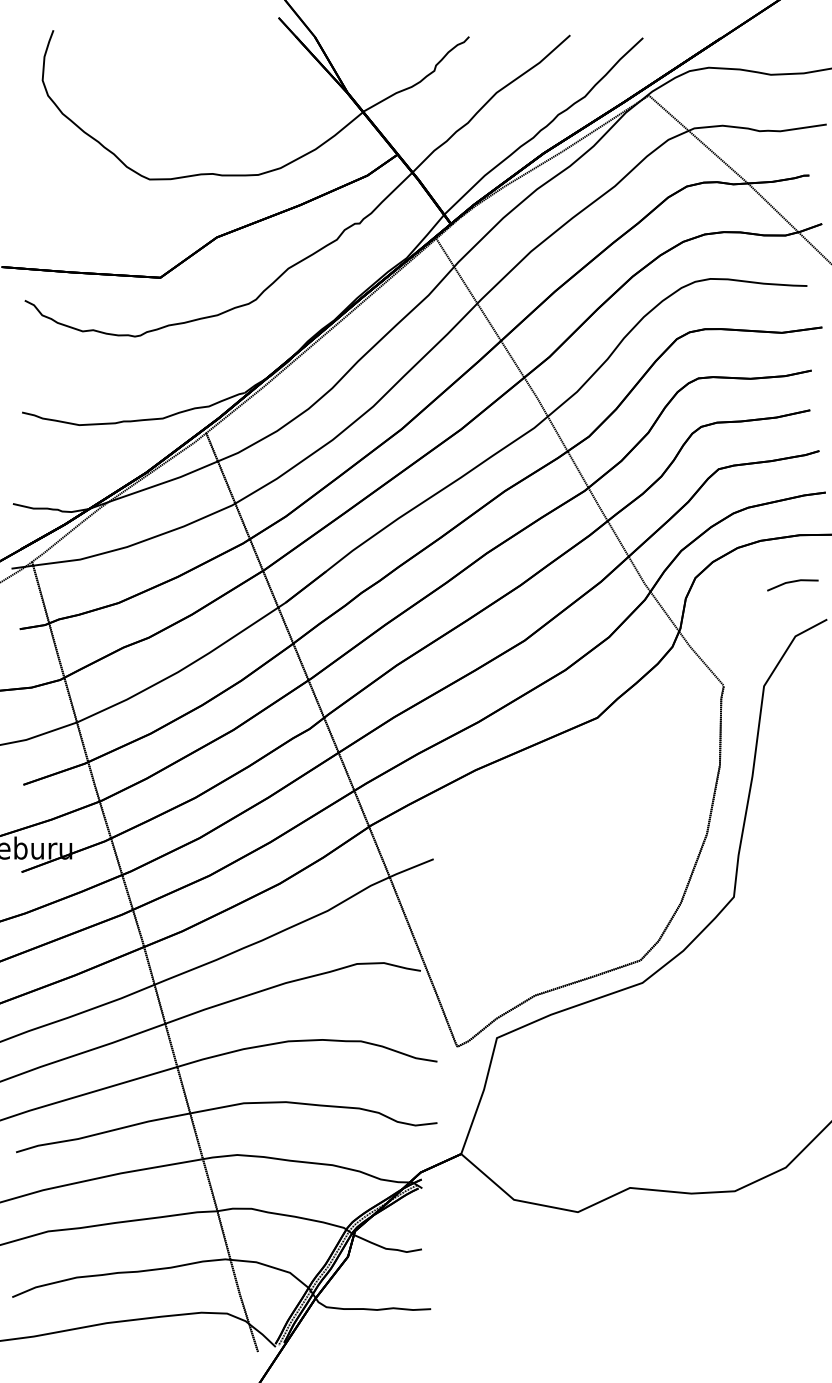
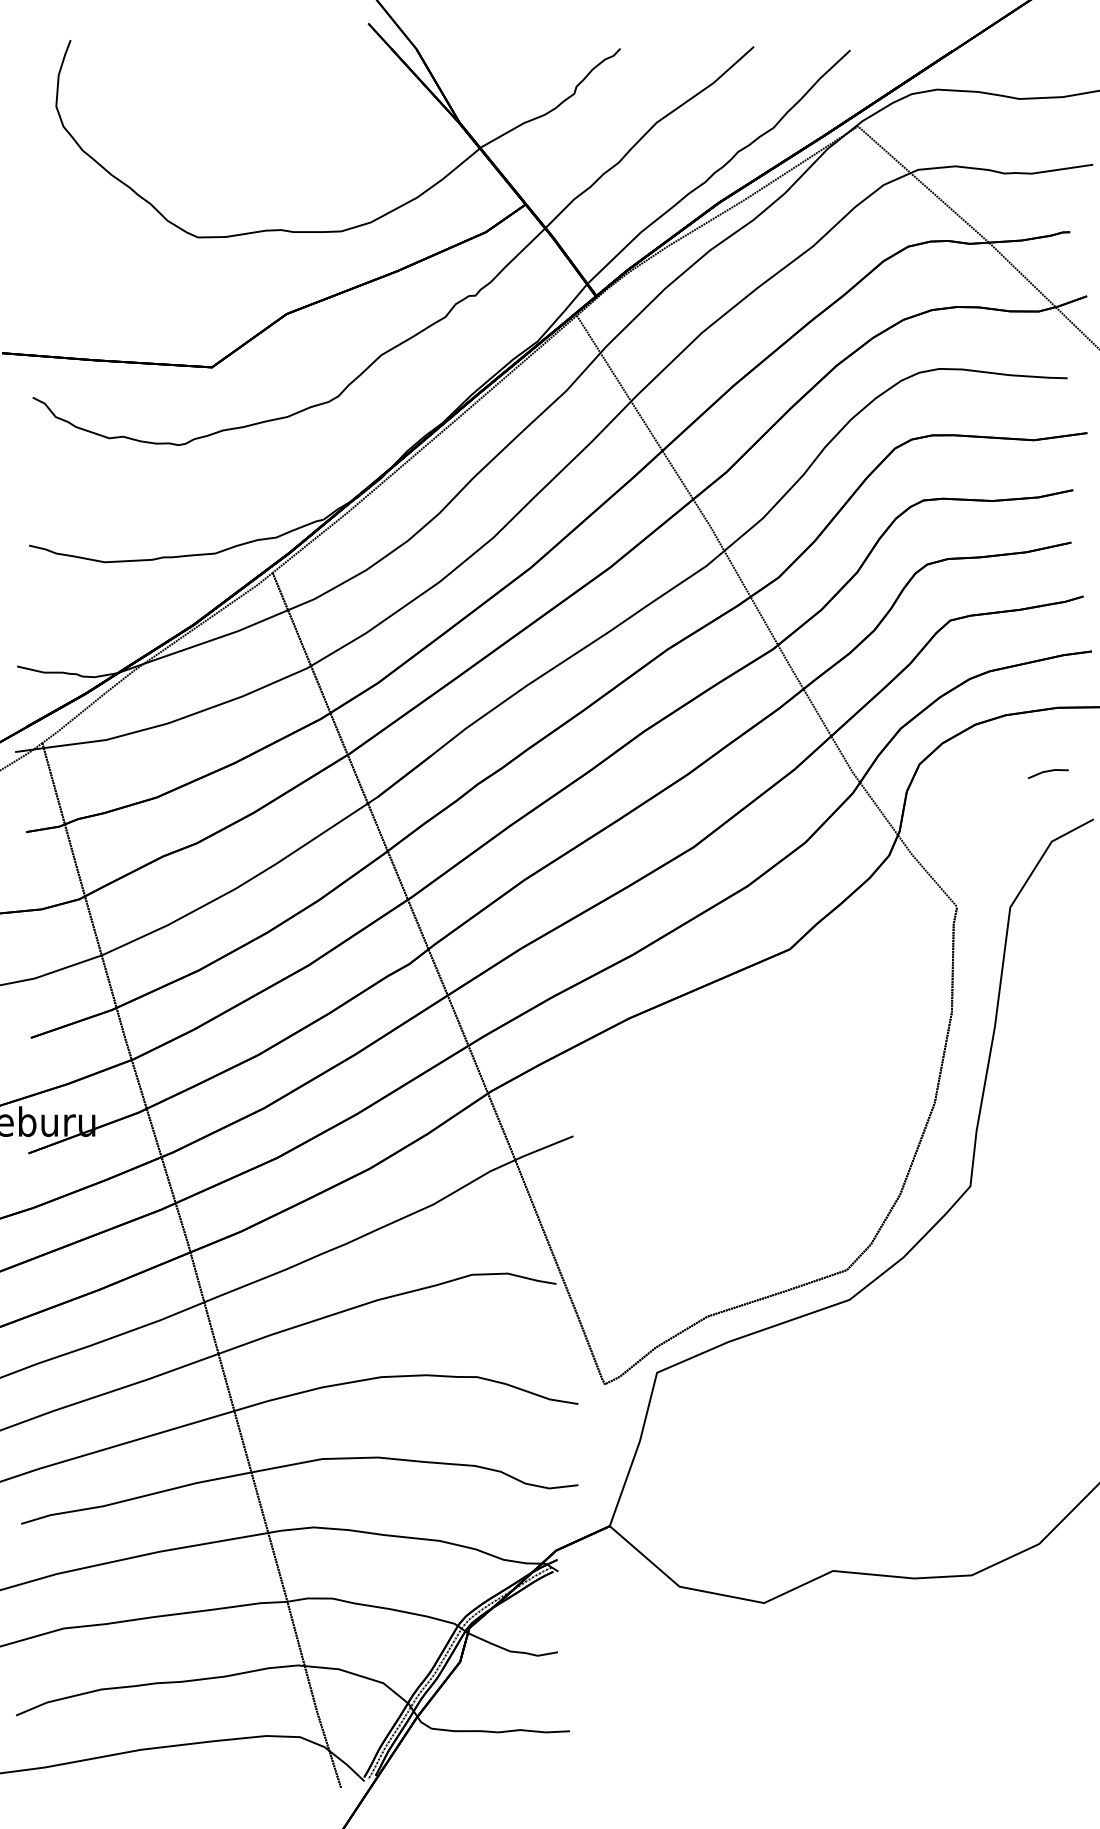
part: (792, 584) -> (1048, 773), size x0.6

